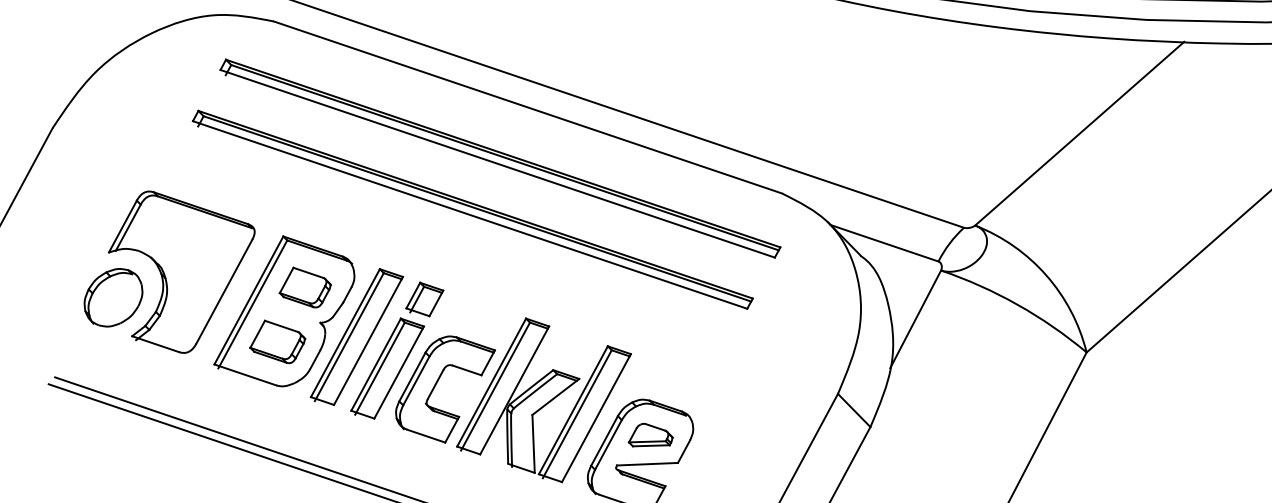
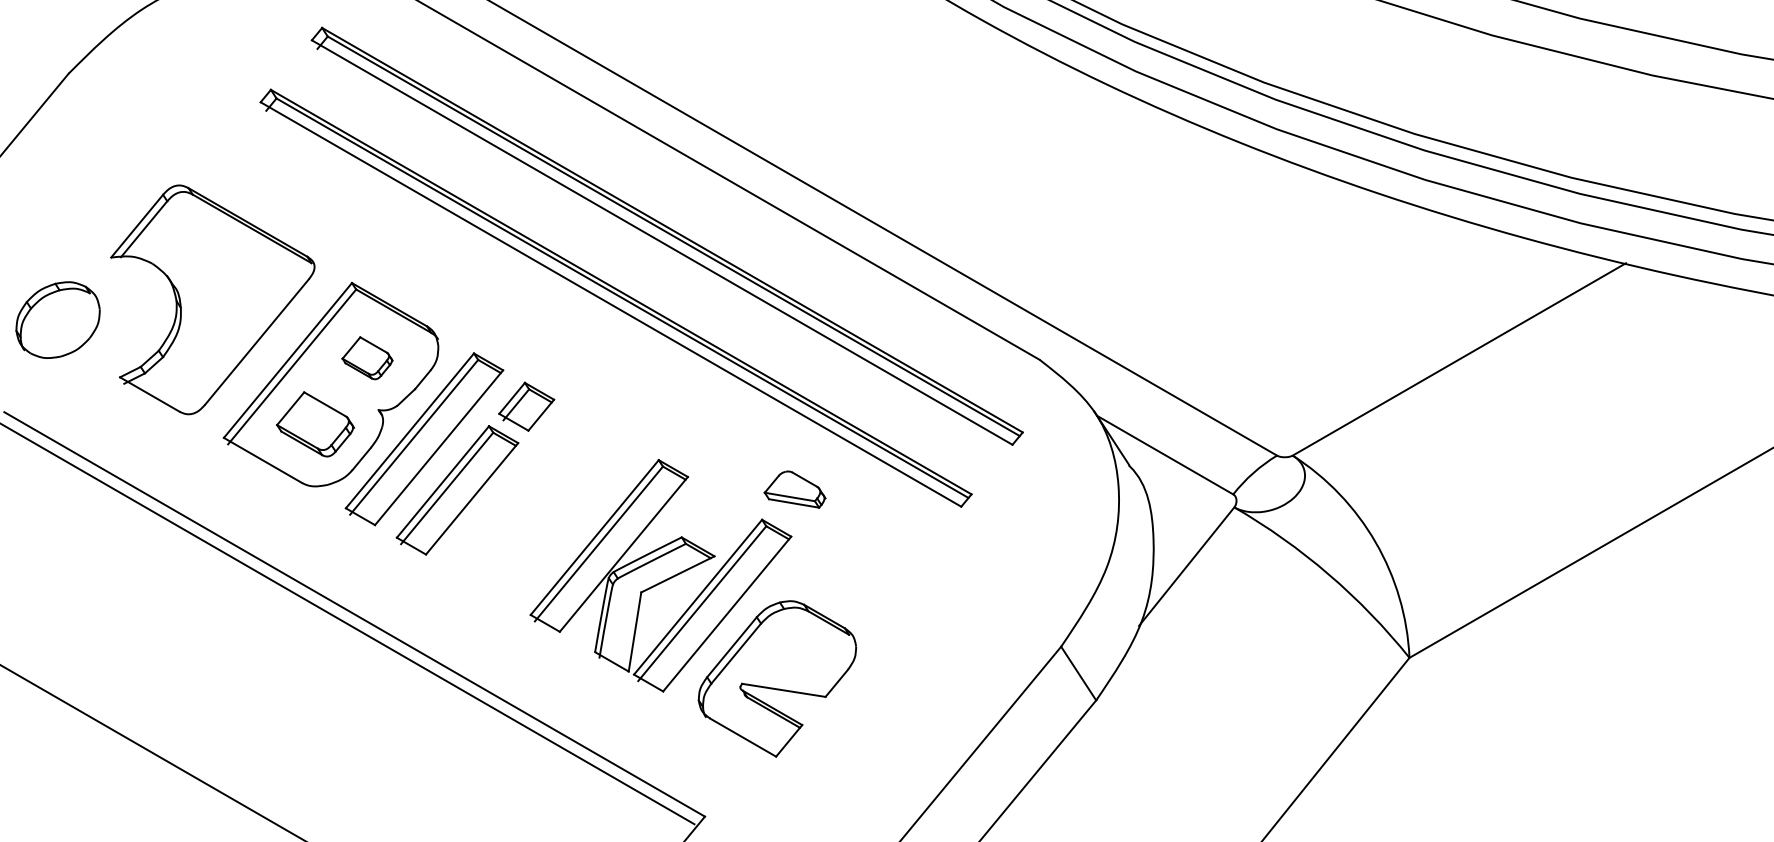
part: (305, 287) -> (367, 358), size x0.7
part: (112, 297) -> (57, 319), moved
part: (436, 384) -> (519, 525), removed
part: (649, 435) -> (794, 489), moved

